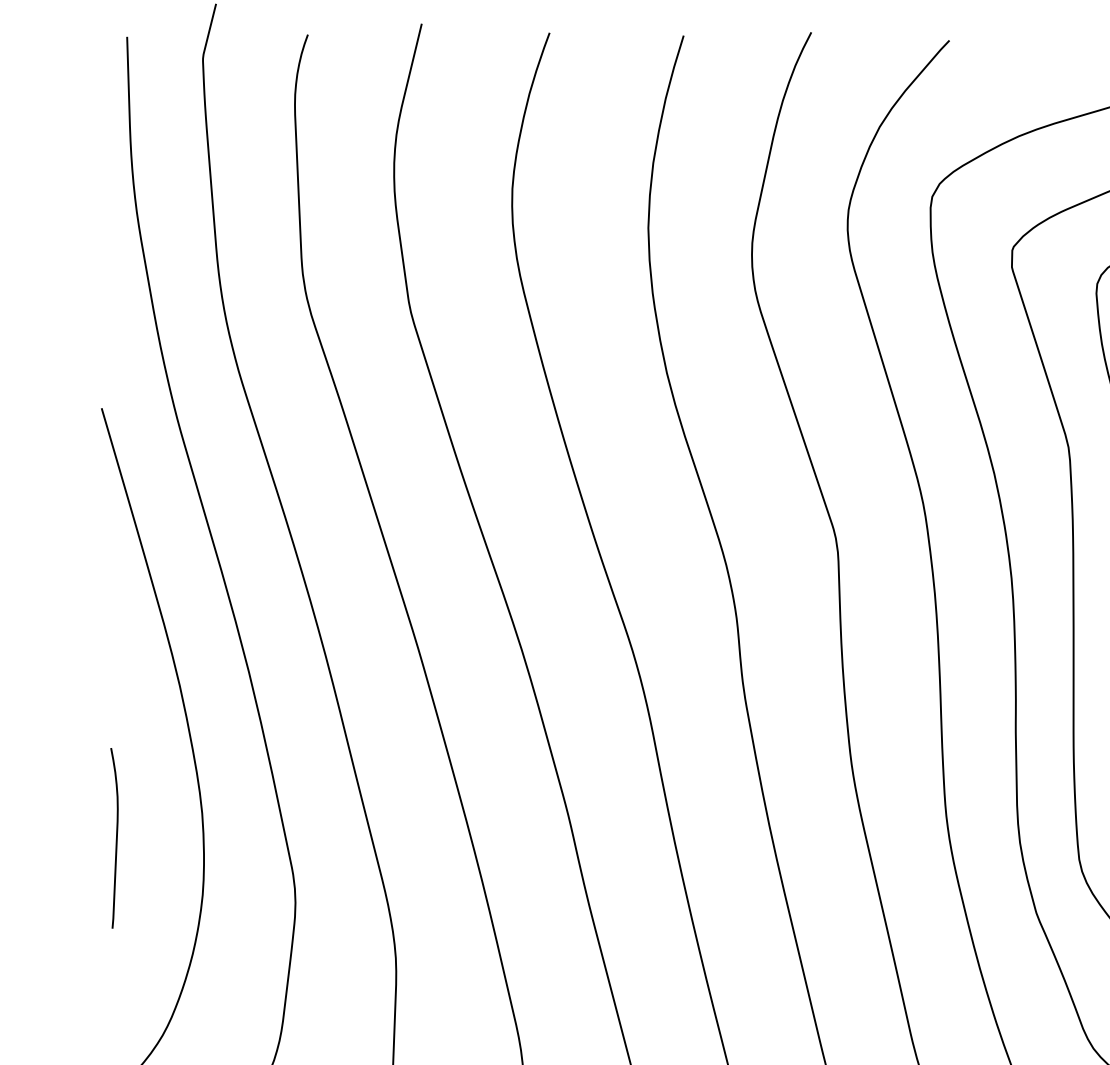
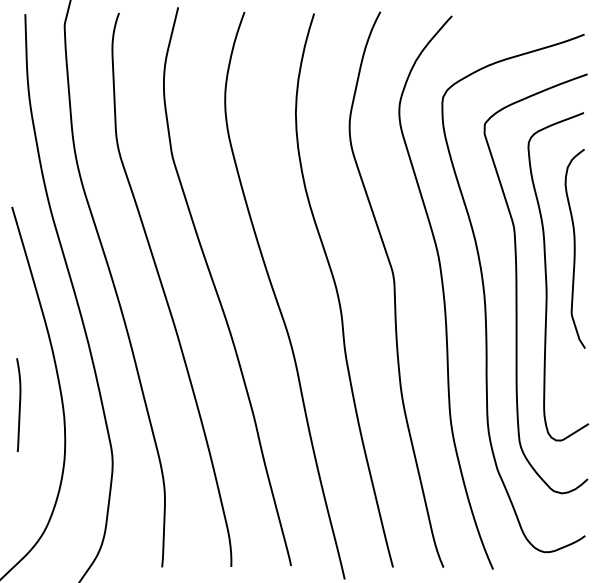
curve: (115, 837) -> (19, 404), moved

